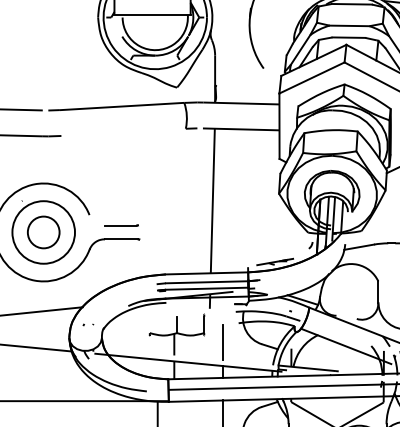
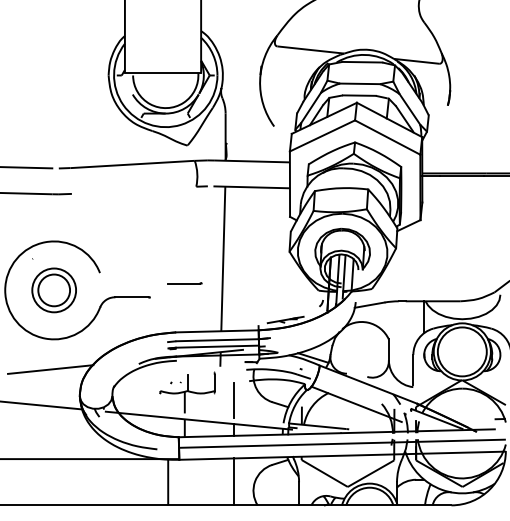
line: (121, 225) -> (184, 283), moved
circle: (43, 232) -> (53, 290), size x0.7
part: (88, 324) -> (175, 382), moved

